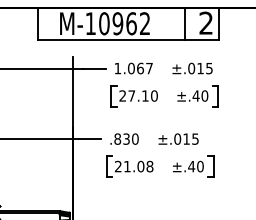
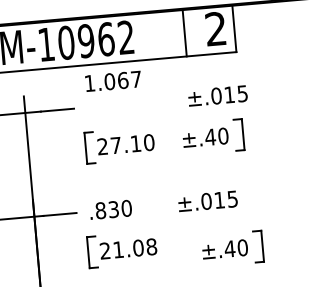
text: (133, 68) -> (112, 81), moved
text: (192, 68) -> (217, 95), moved
text: (178, 138) -> (207, 200), moved
part: (193, 166) -> (232, 248), moved

